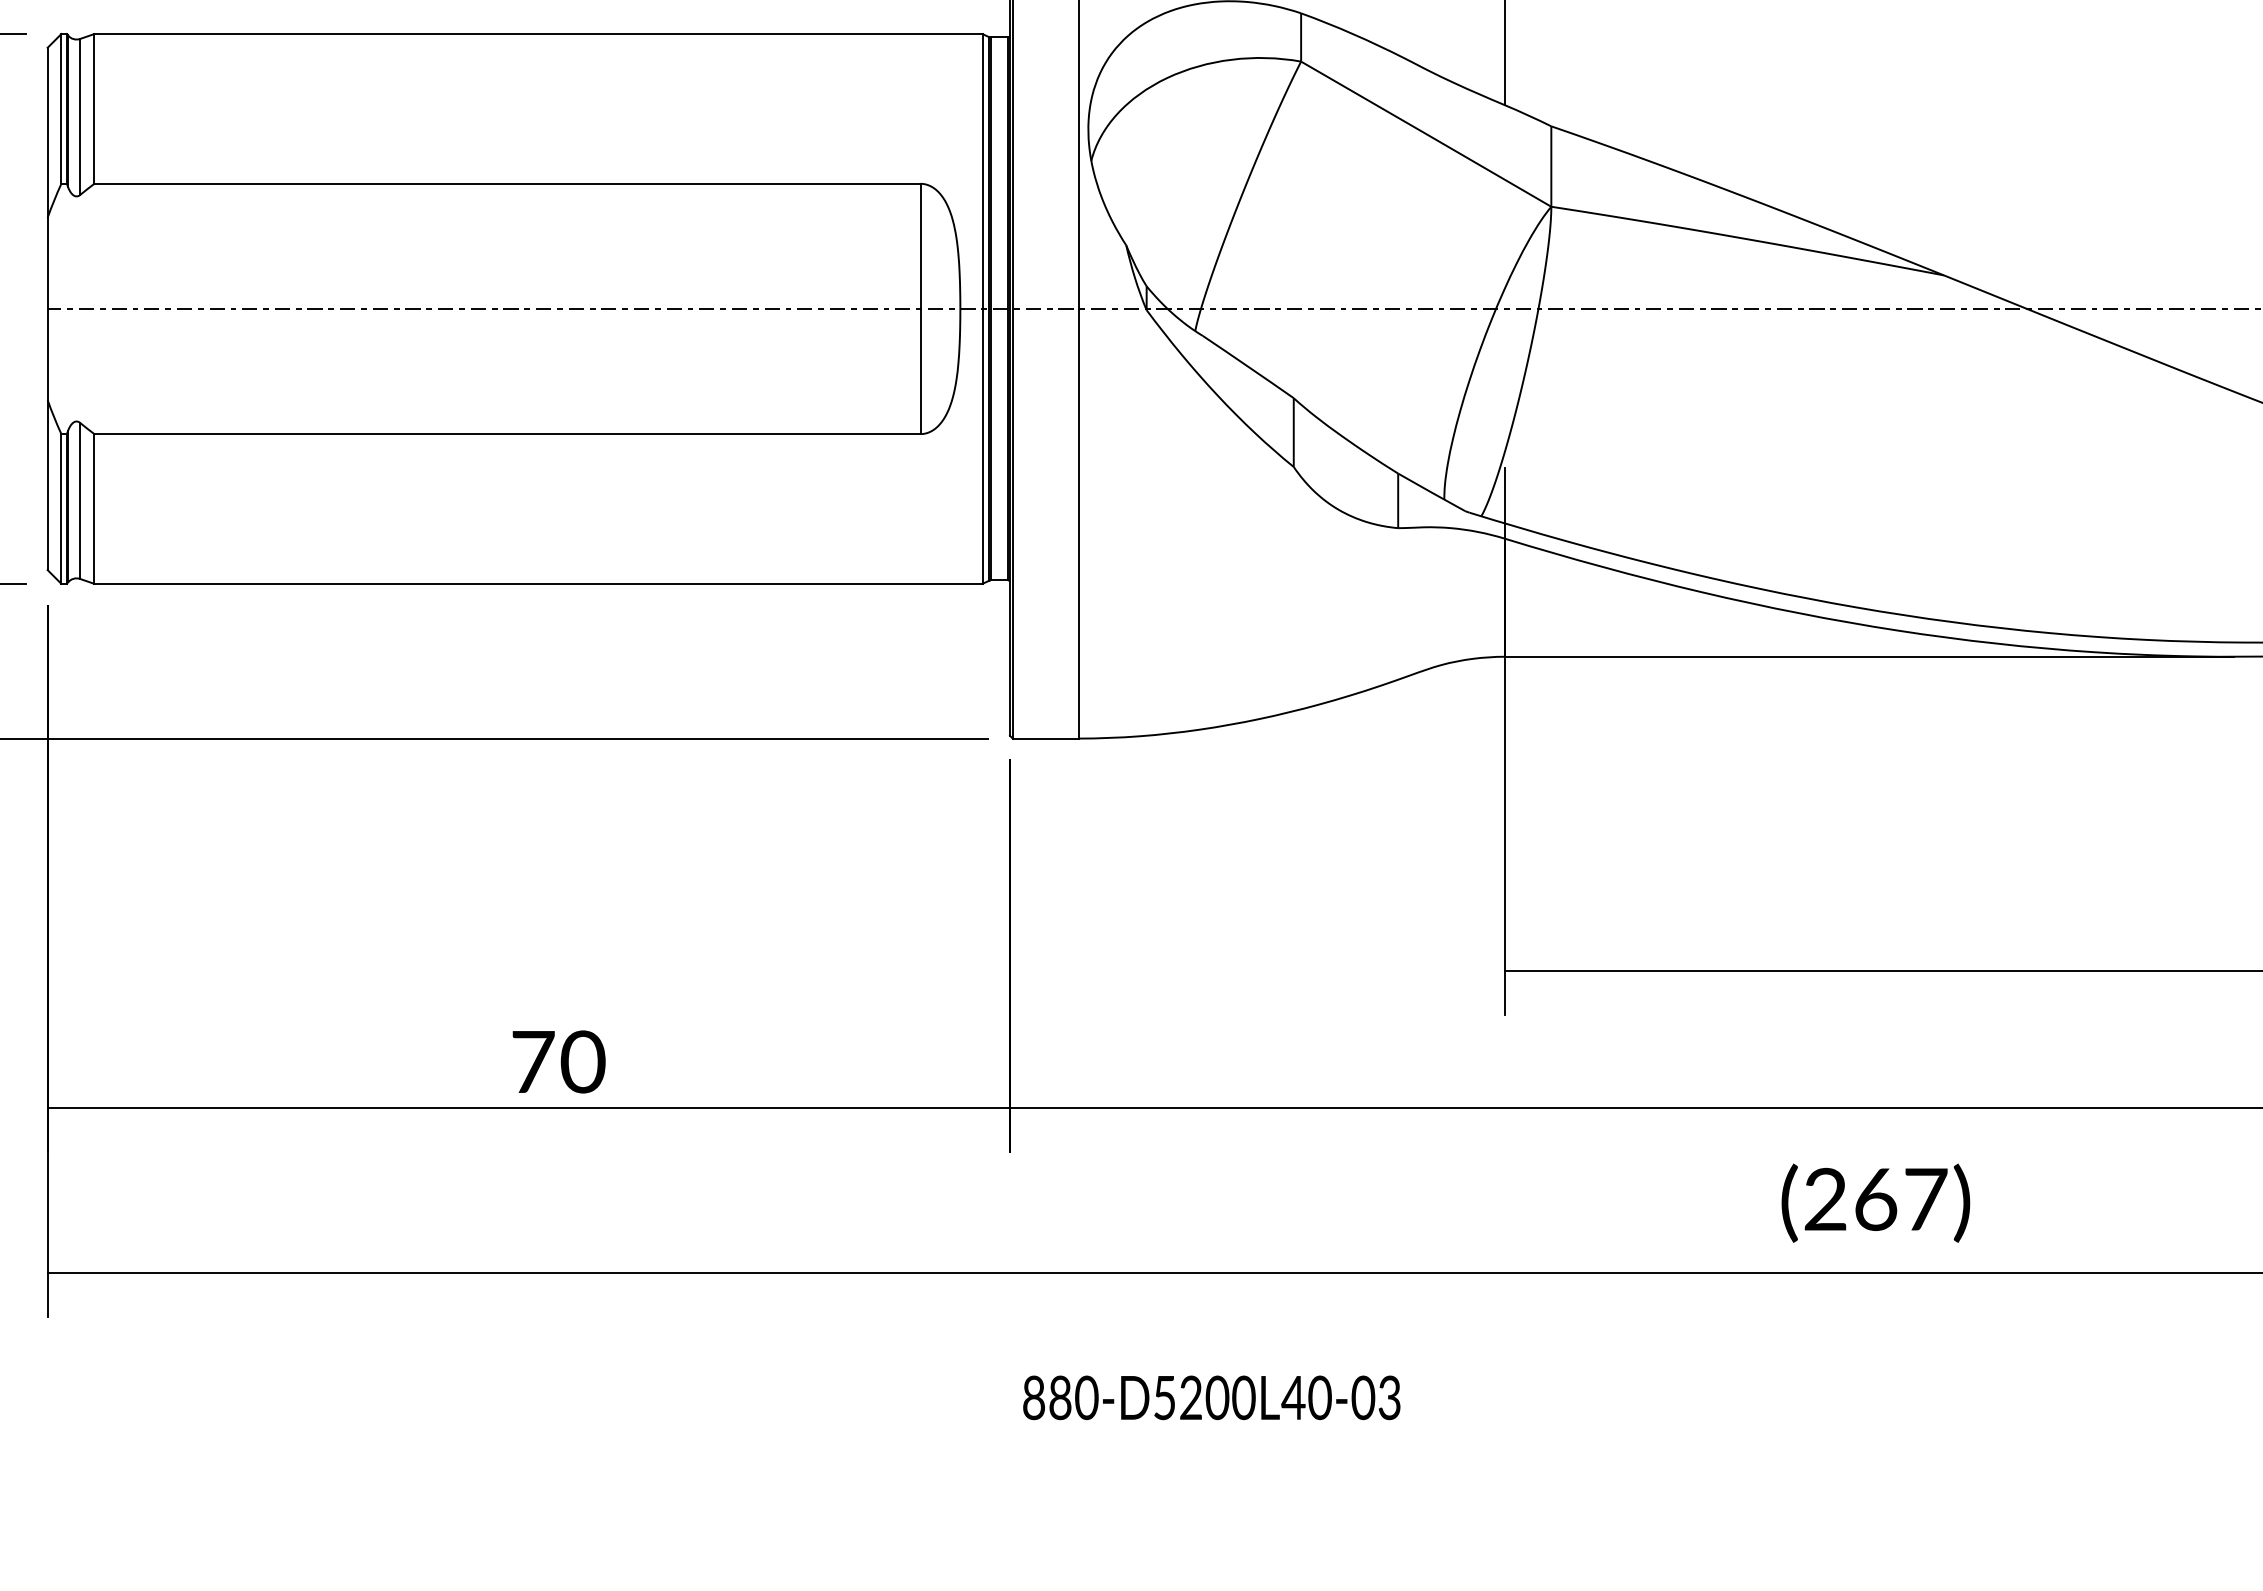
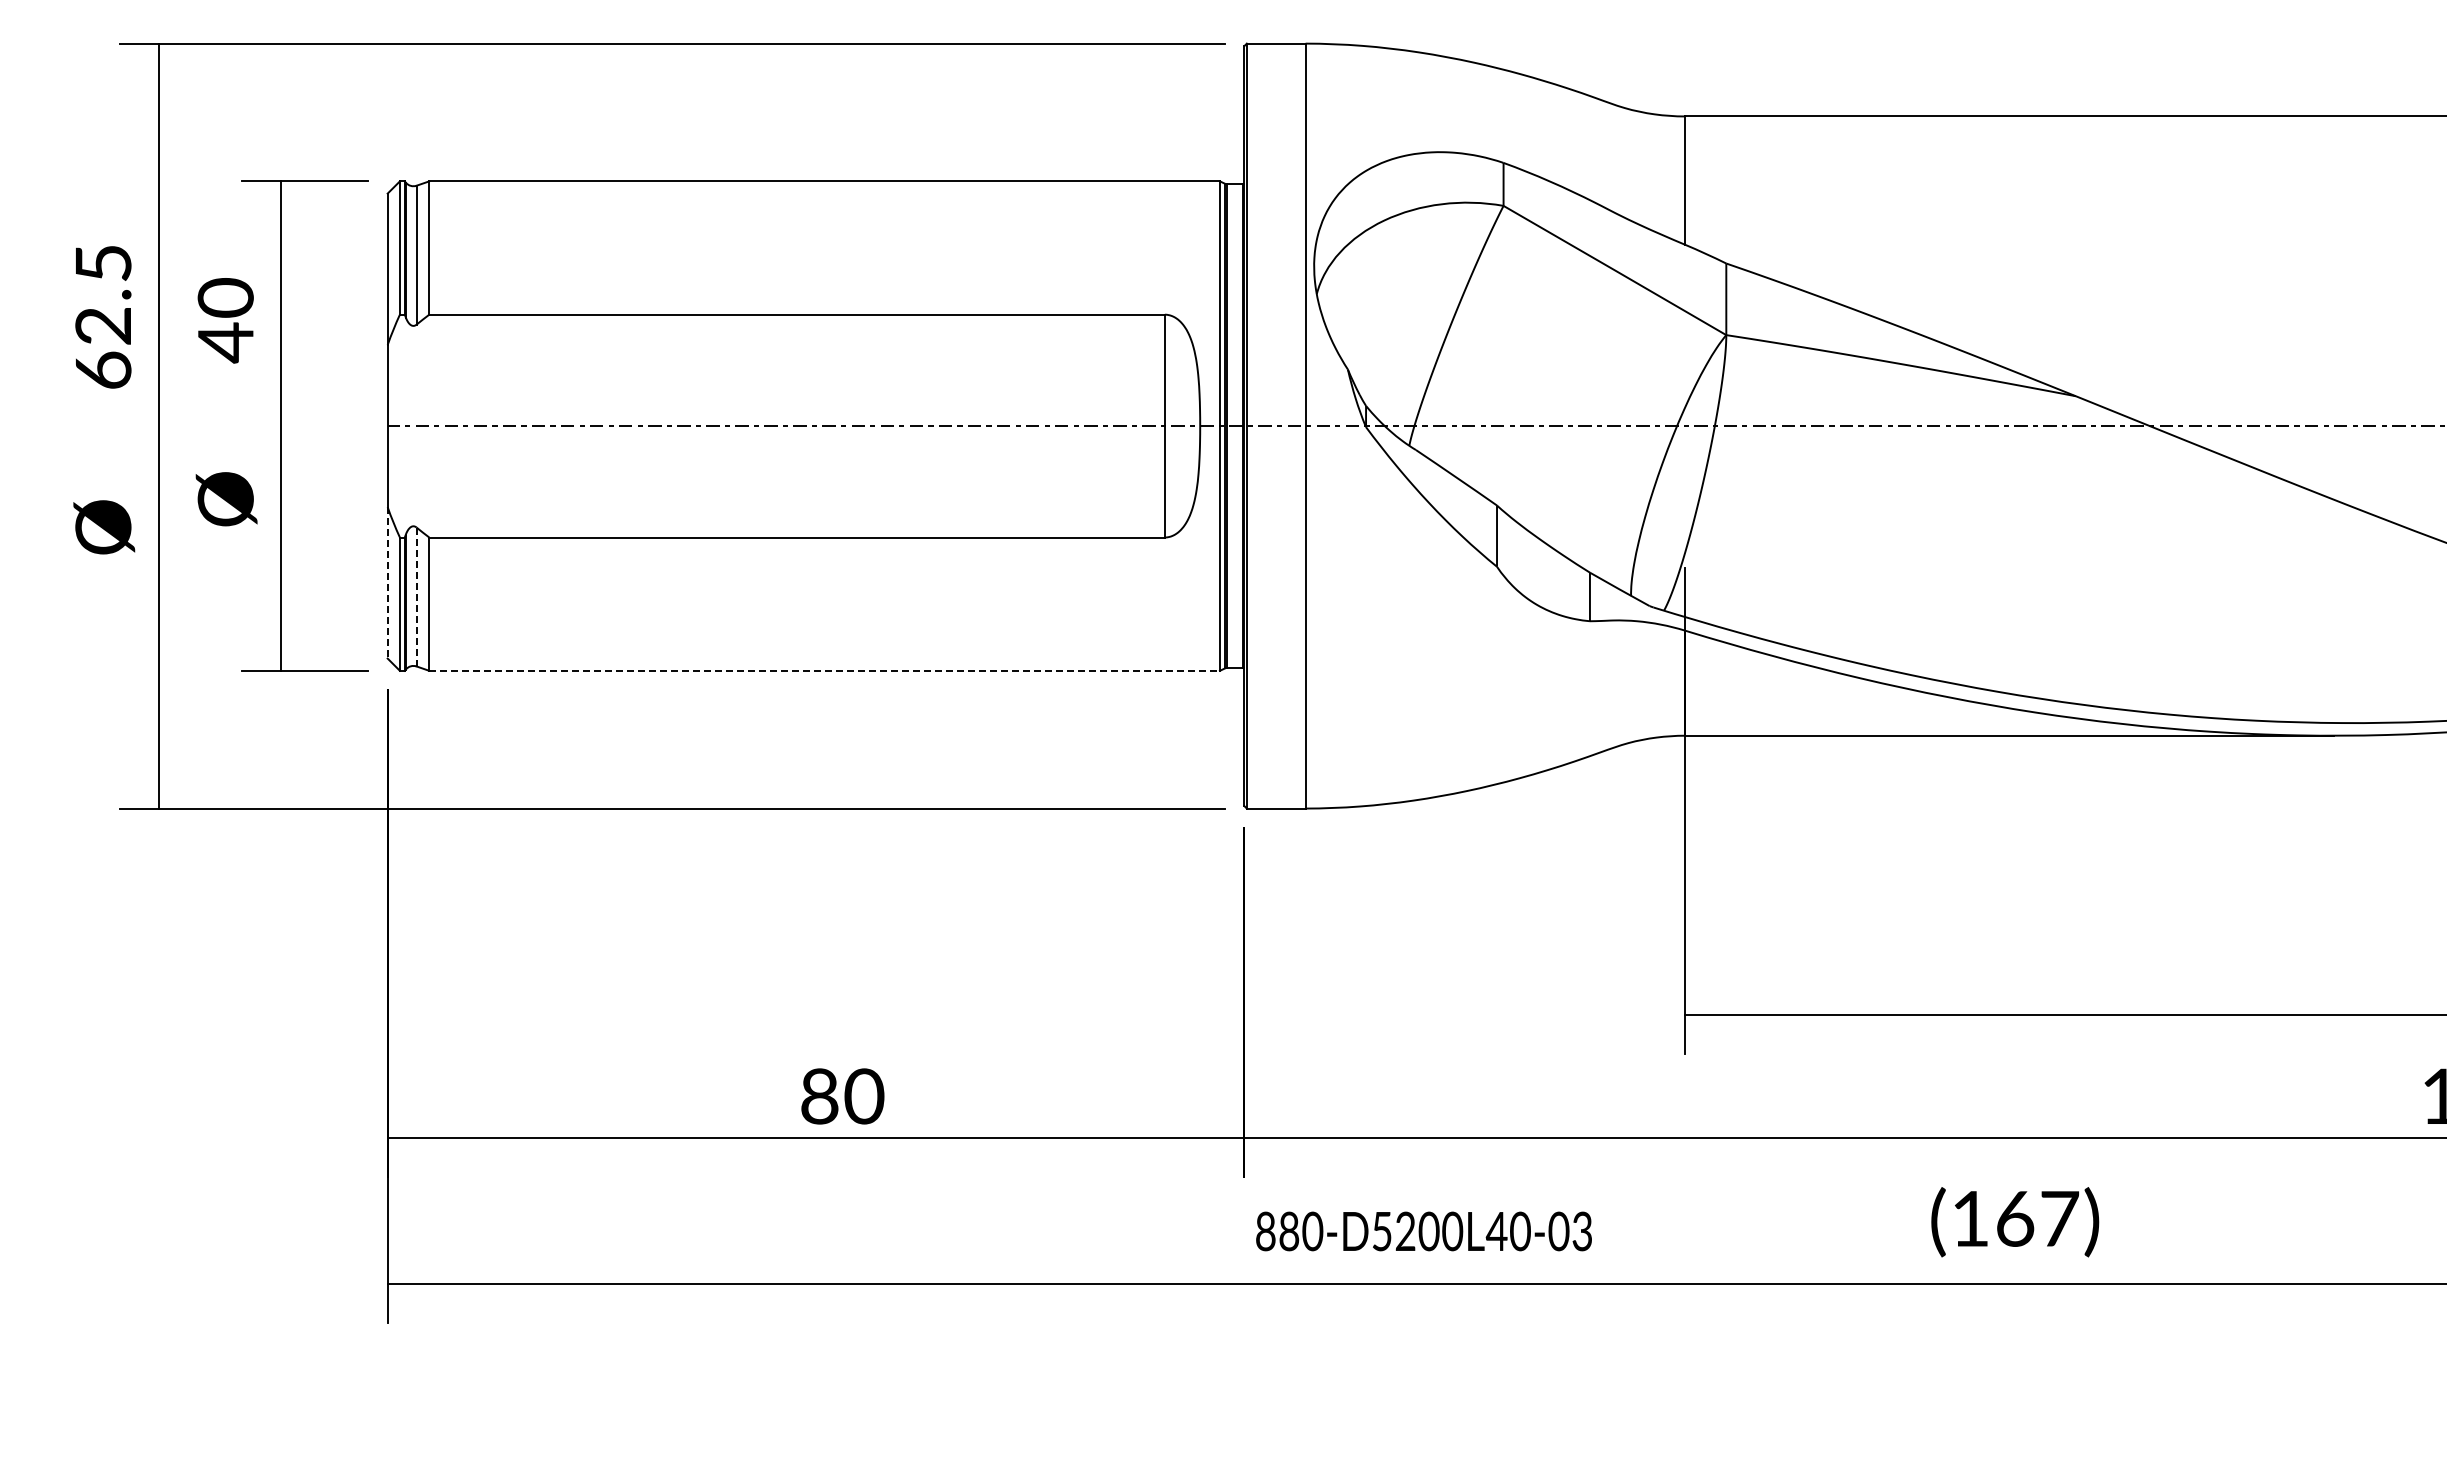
line: (47, 484) -> (387, 582), solid -> dashed
line: (80, 501) -> (416, 597), solid -> dashed
line: (539, 583) -> (825, 670), solid -> dashed
text: (533, 1062) -> (820, 1096), 70 -> 80
text: (1825, 1199) -> (1970, 1218), (267) -> (167)
text: (1211, 1397) -> (1423, 1231), moved

